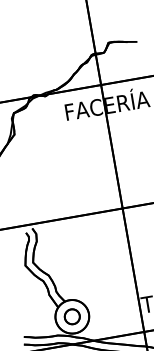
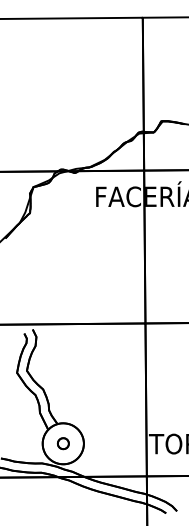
part: (72, 316) -> (63, 443), size x0.6

